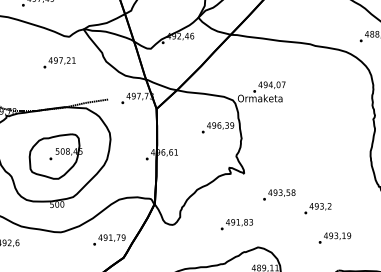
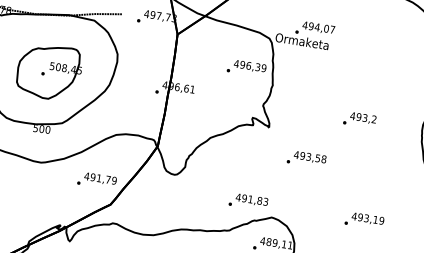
text: (317, 208) -> (359, 119), moved
text: (236, 224) -> (248, 201), moved

